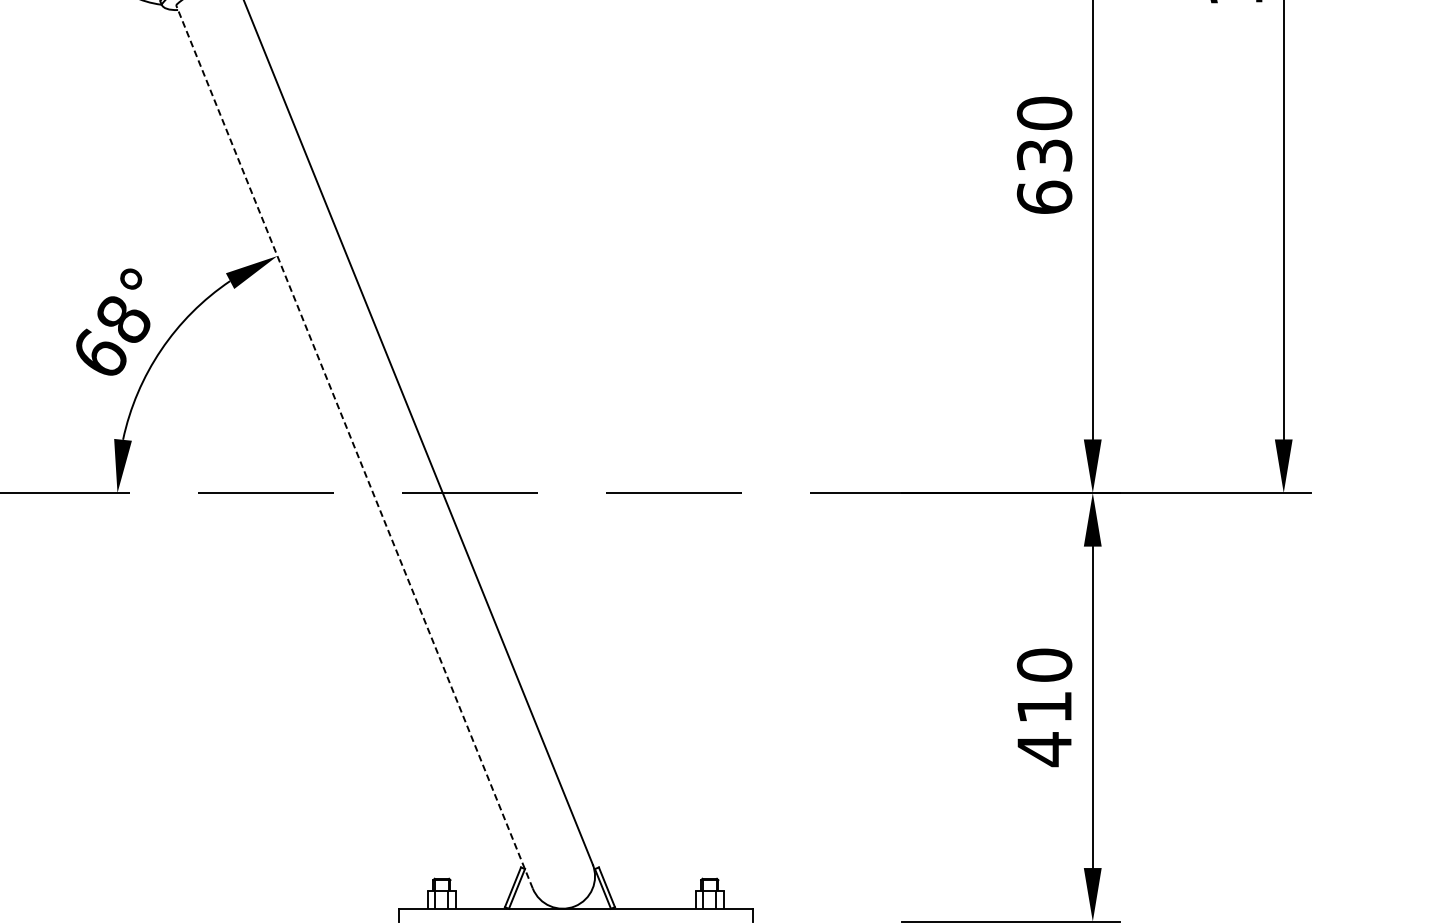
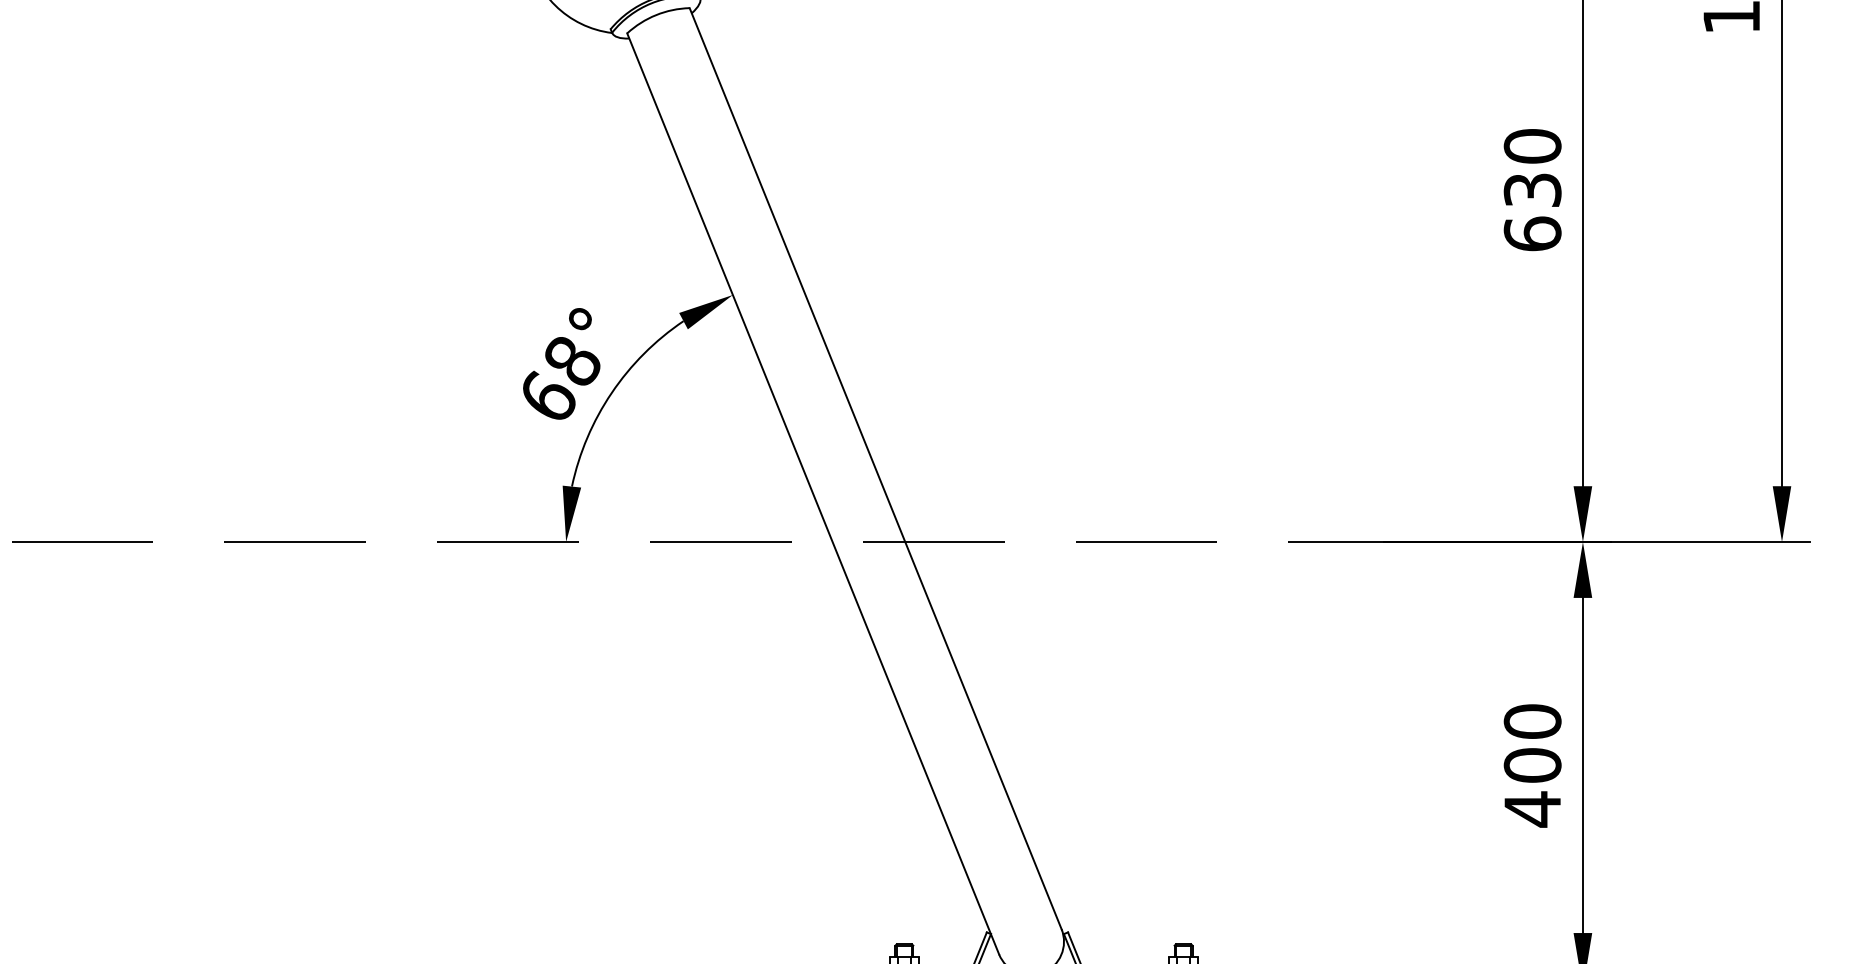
line: (354, 446) -> (813, 493), dashed -> solid
text: (1044, 707) -> (1532, 765), 410 -> 400

